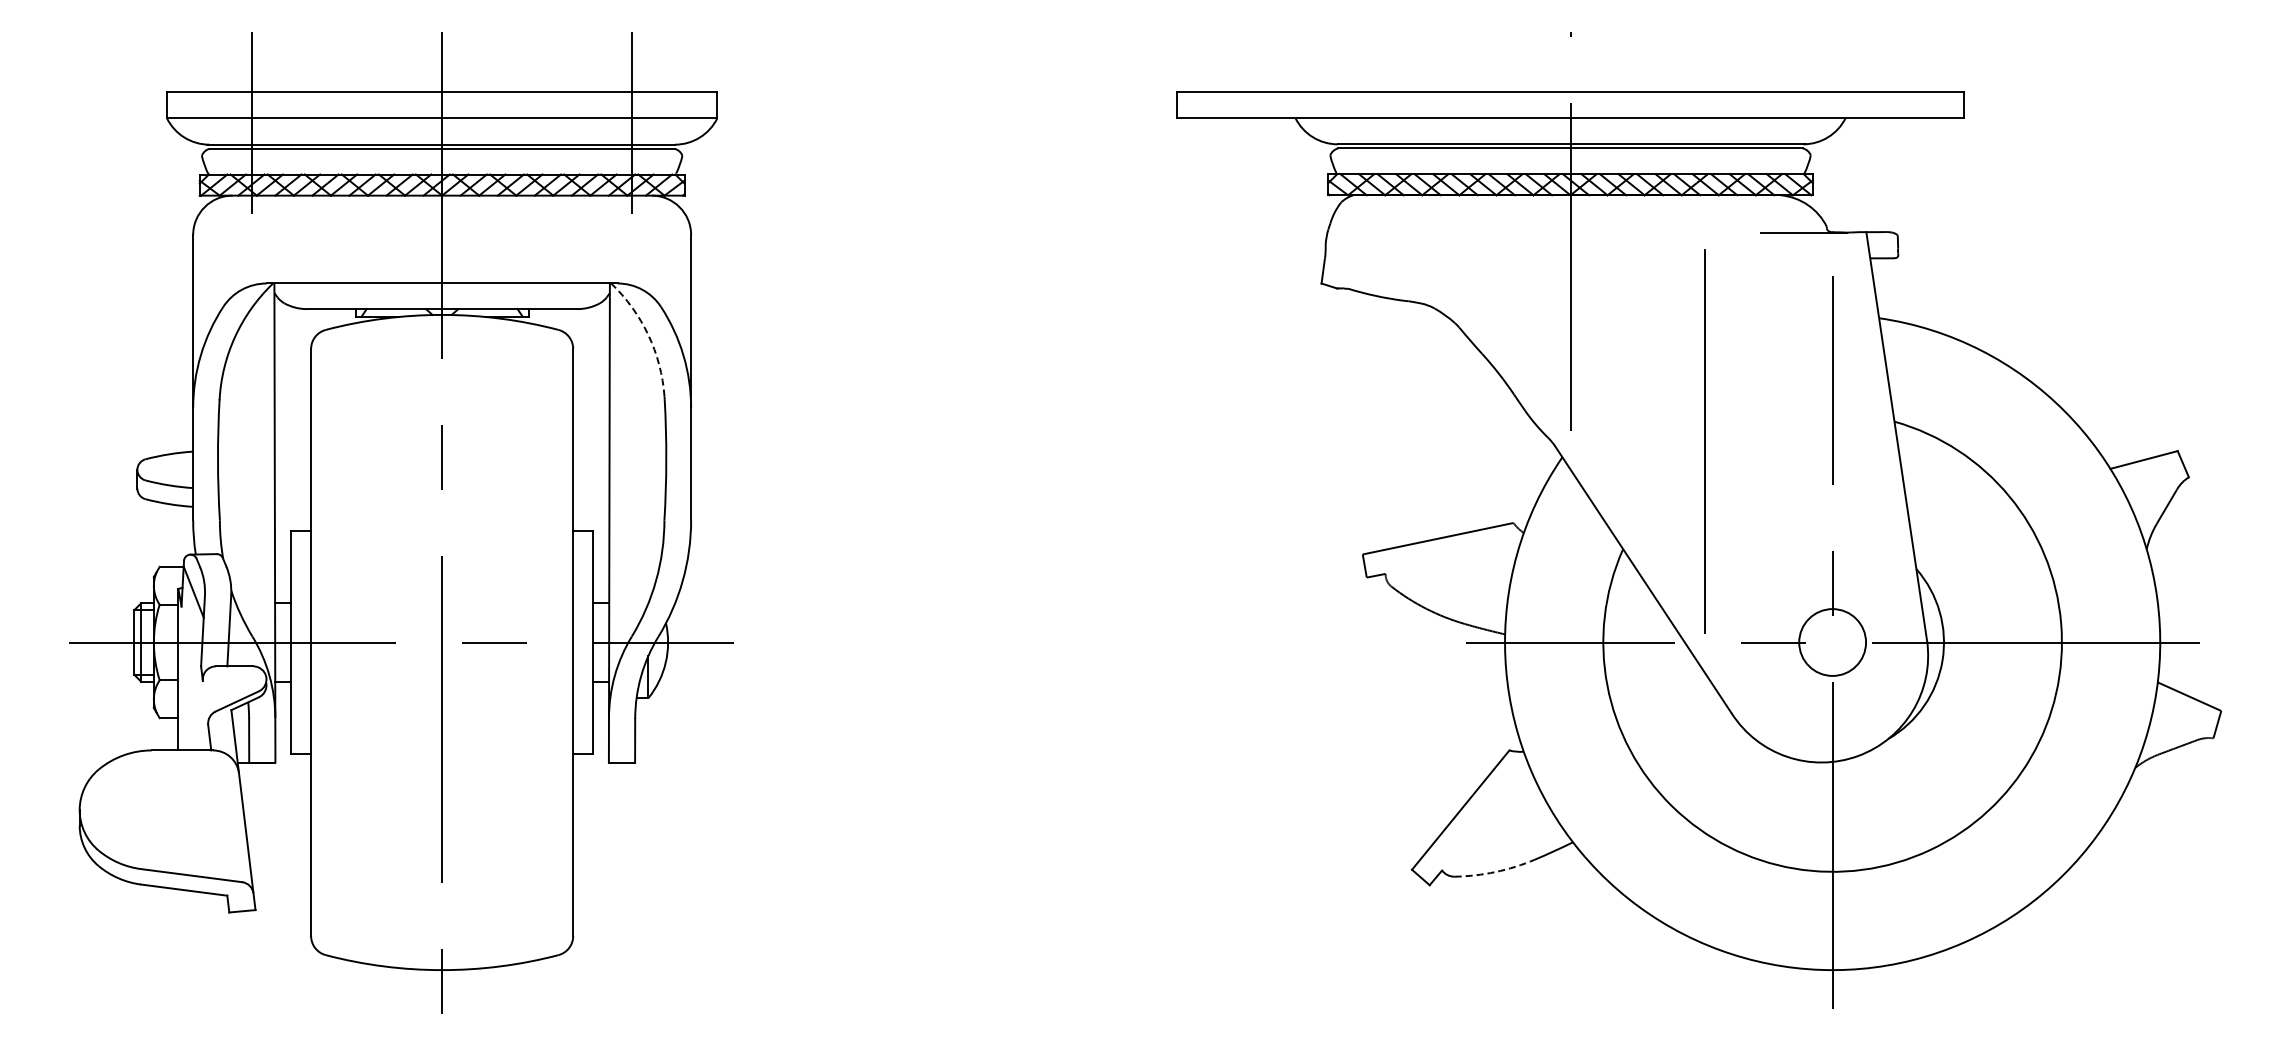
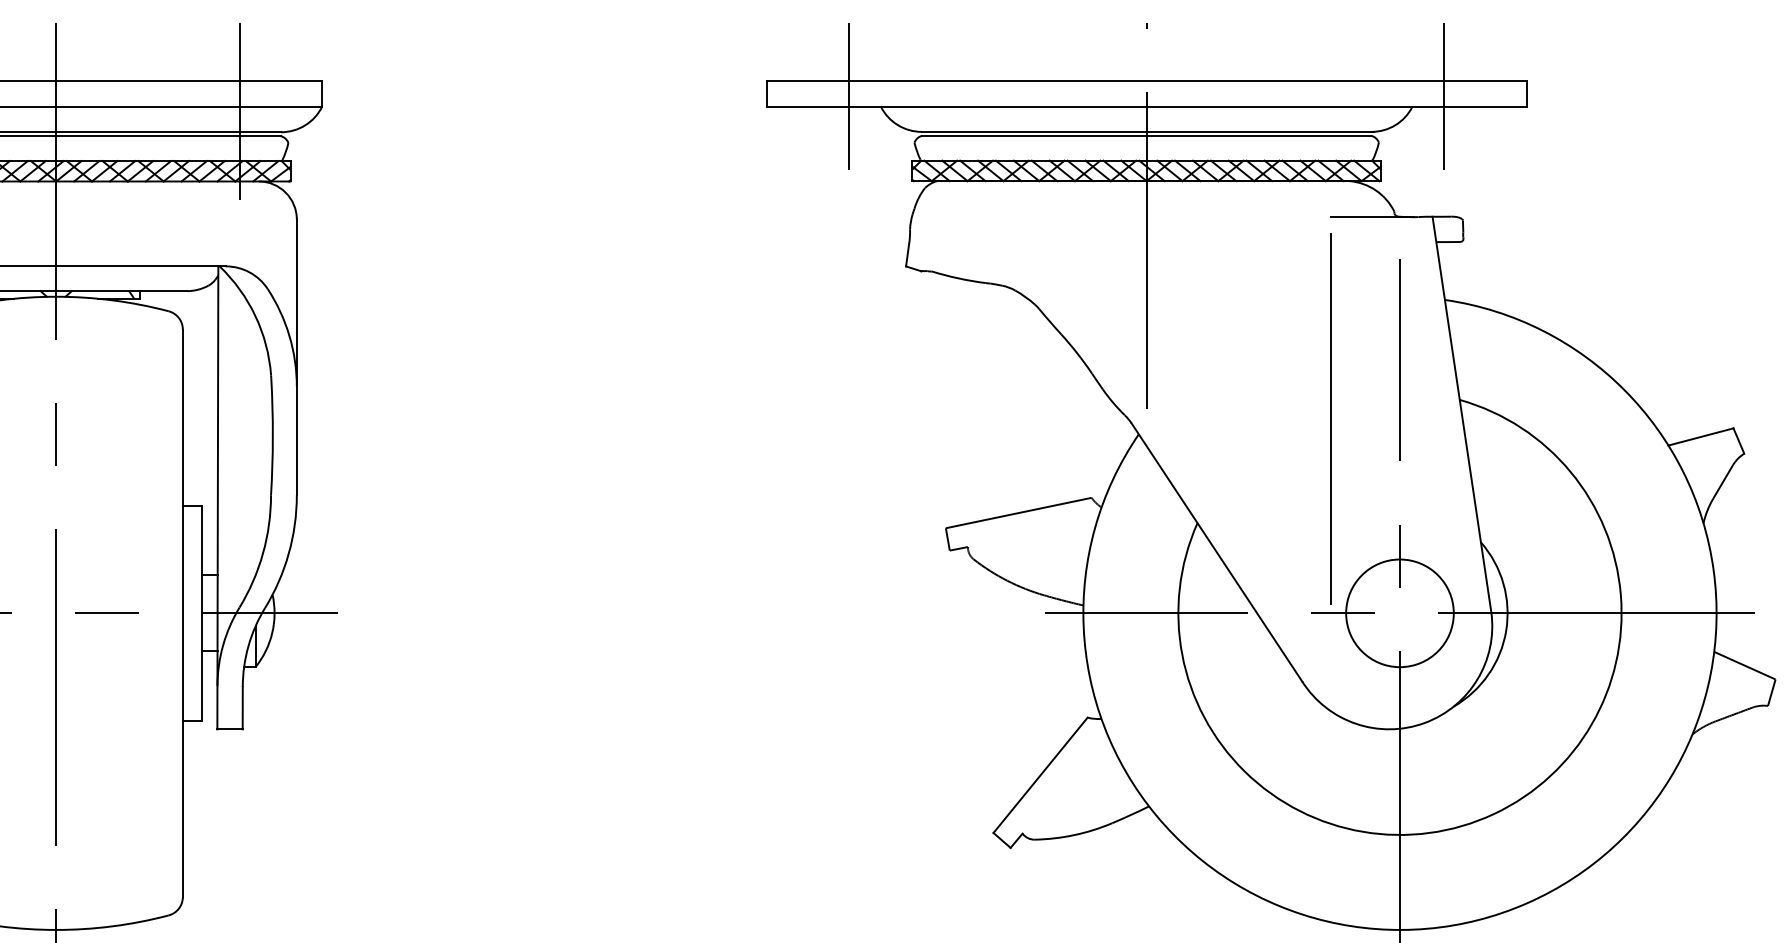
line: (1262, 107) -> (849, 96), added
line: (1878, 107) -> (1444, 96), added
arc: (648, 335) -> (255, 316), dashed -> solid
line: (1704, 441) -> (1330, 419), moved
circle: (1832, 642) -> (1399, 613), size x1.67
arc: (1495, 872) -> (1074, 835), dashed -> solid

